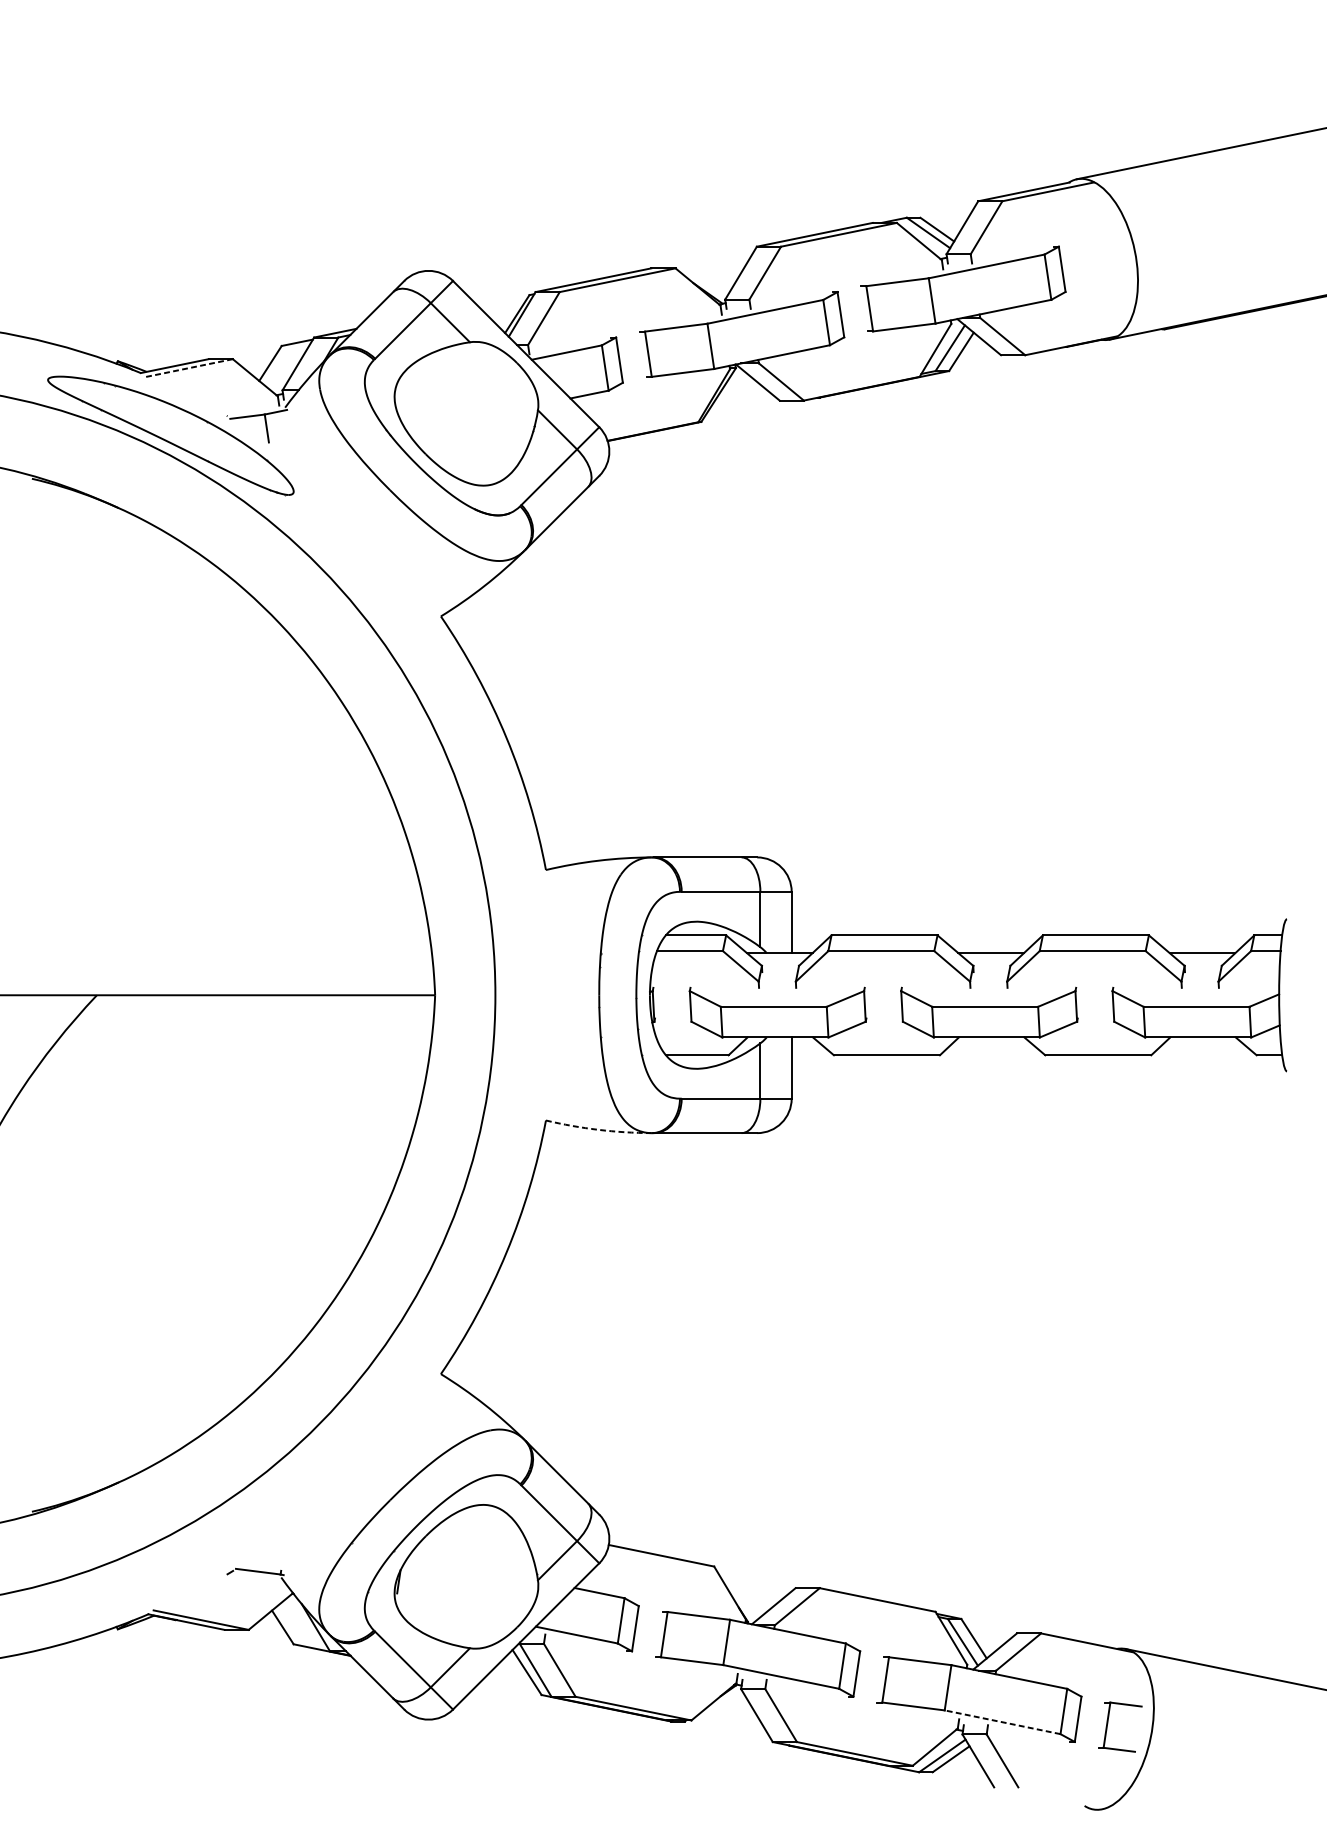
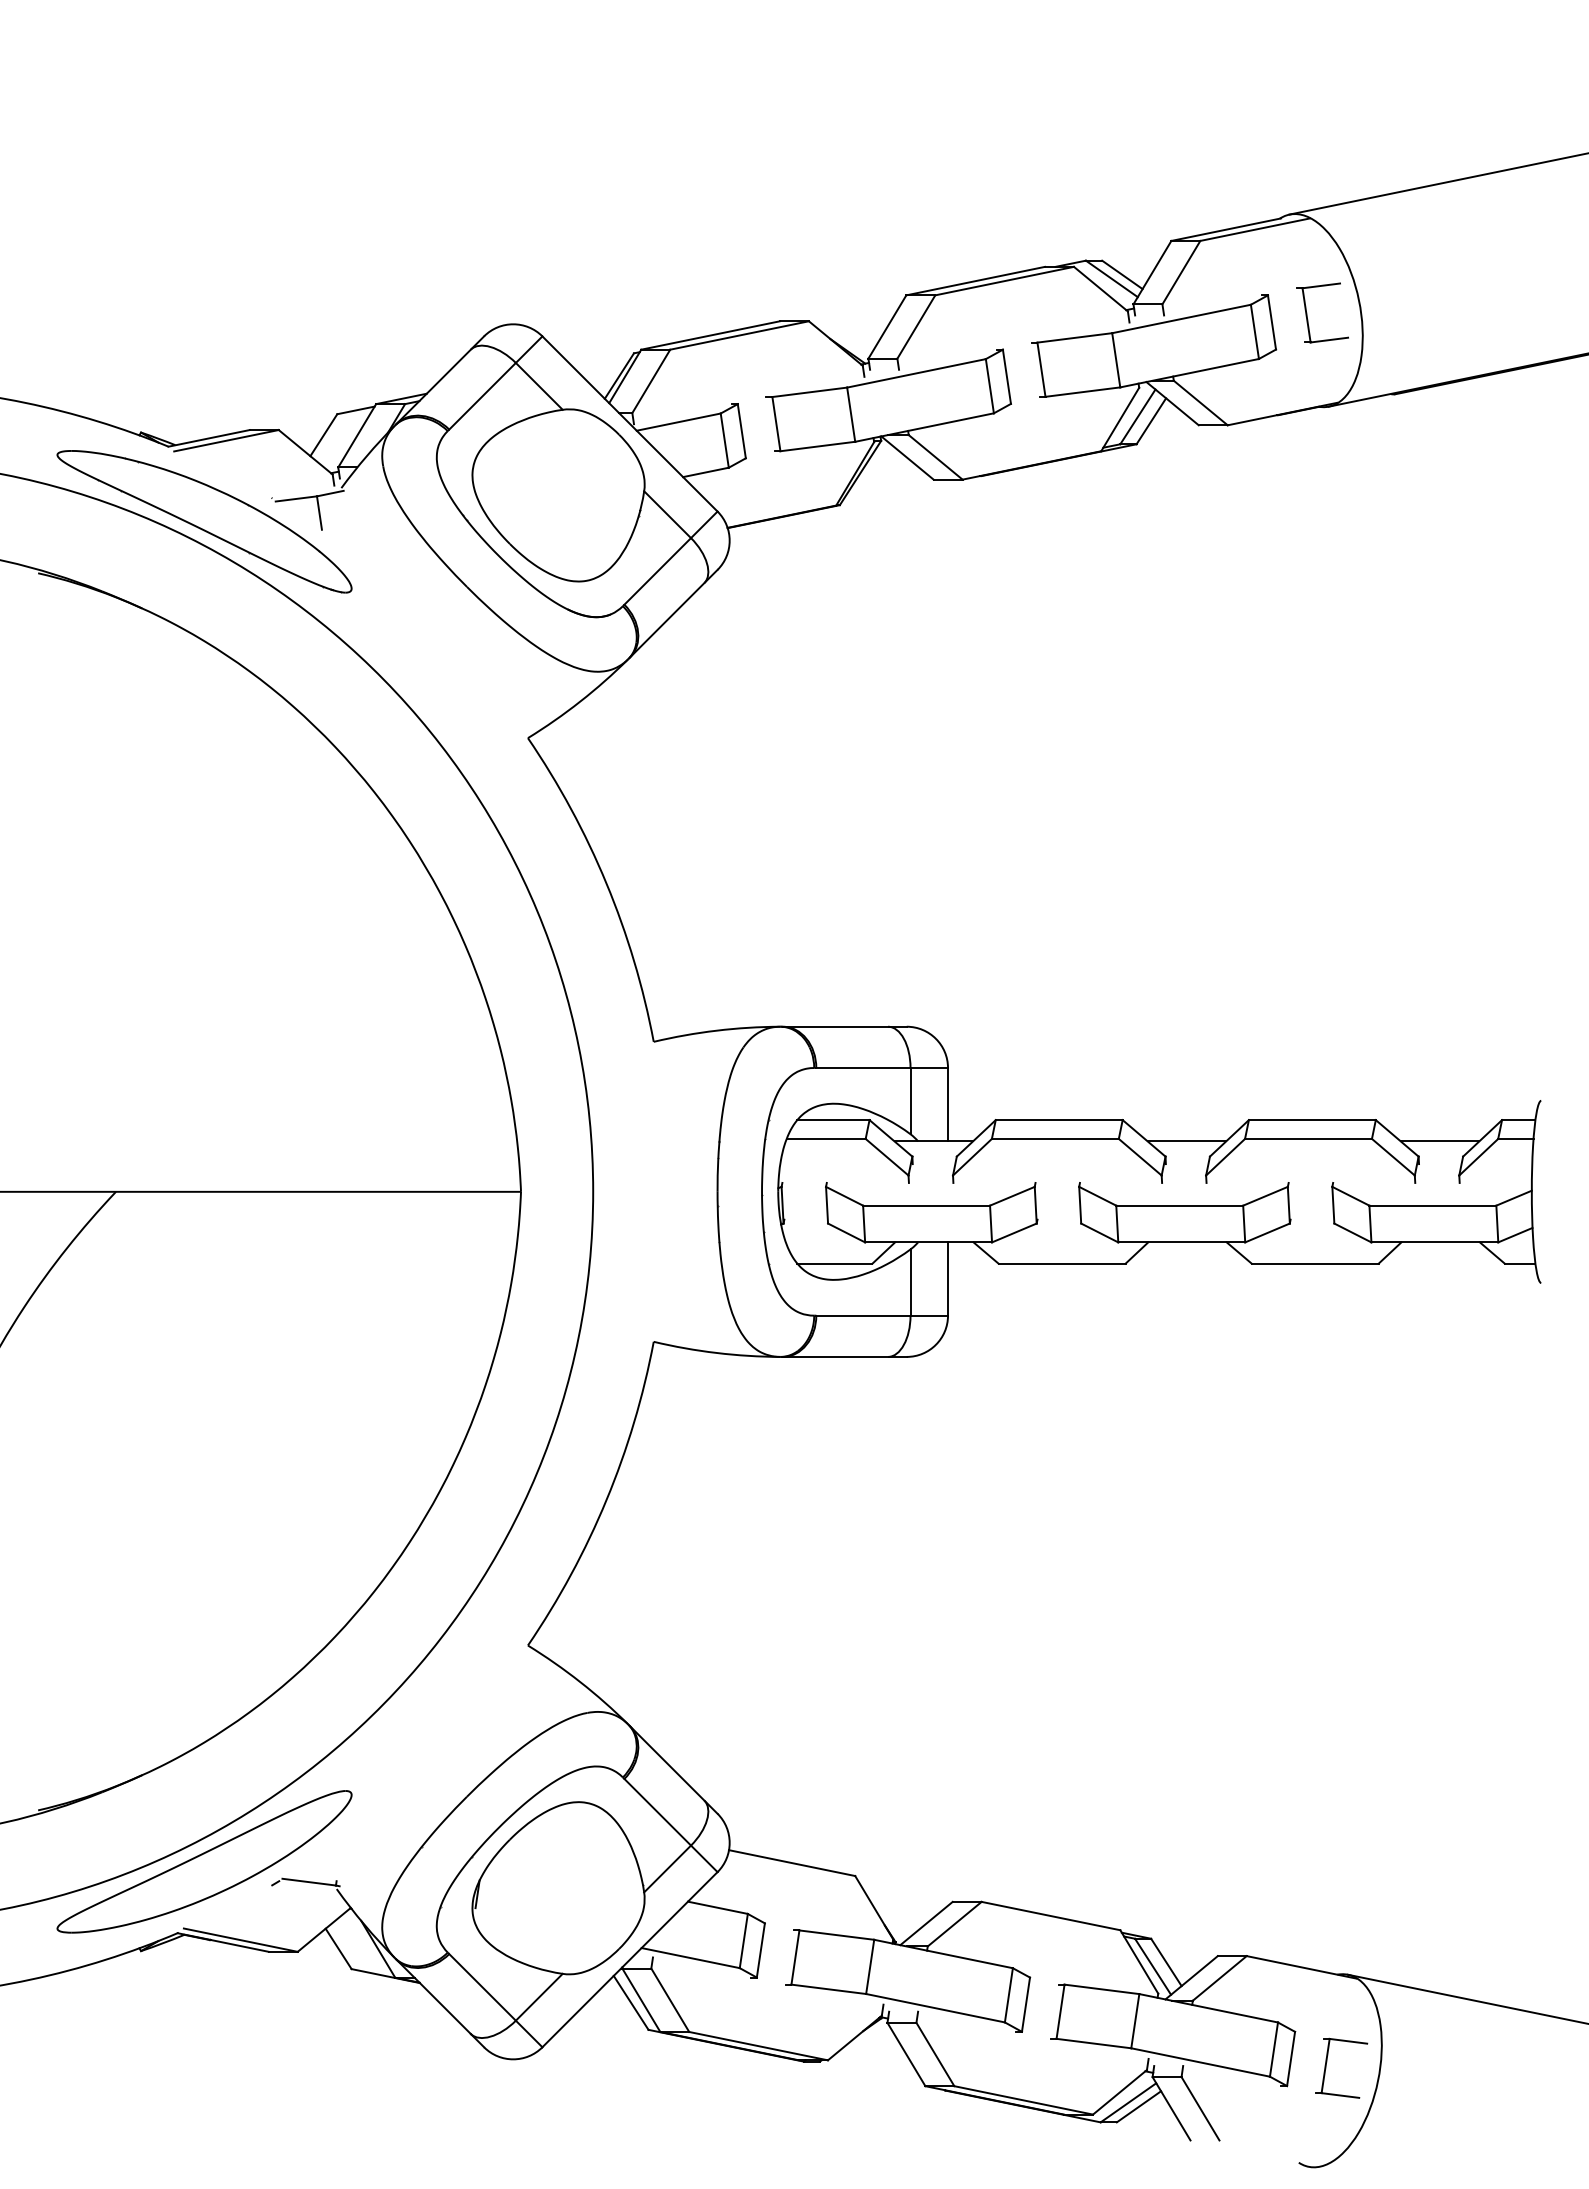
part: (1091, 261) -> (1307, 312), added
line: (188, 367) -> (225, 440), dashed -> solid
arc: (598, 1129) -> (716, 1352), dashed -> solid
part: (170, 1554) -> (204, 1861), added
line: (1002, 1722) -> (1200, 2062), dashed -> solid

